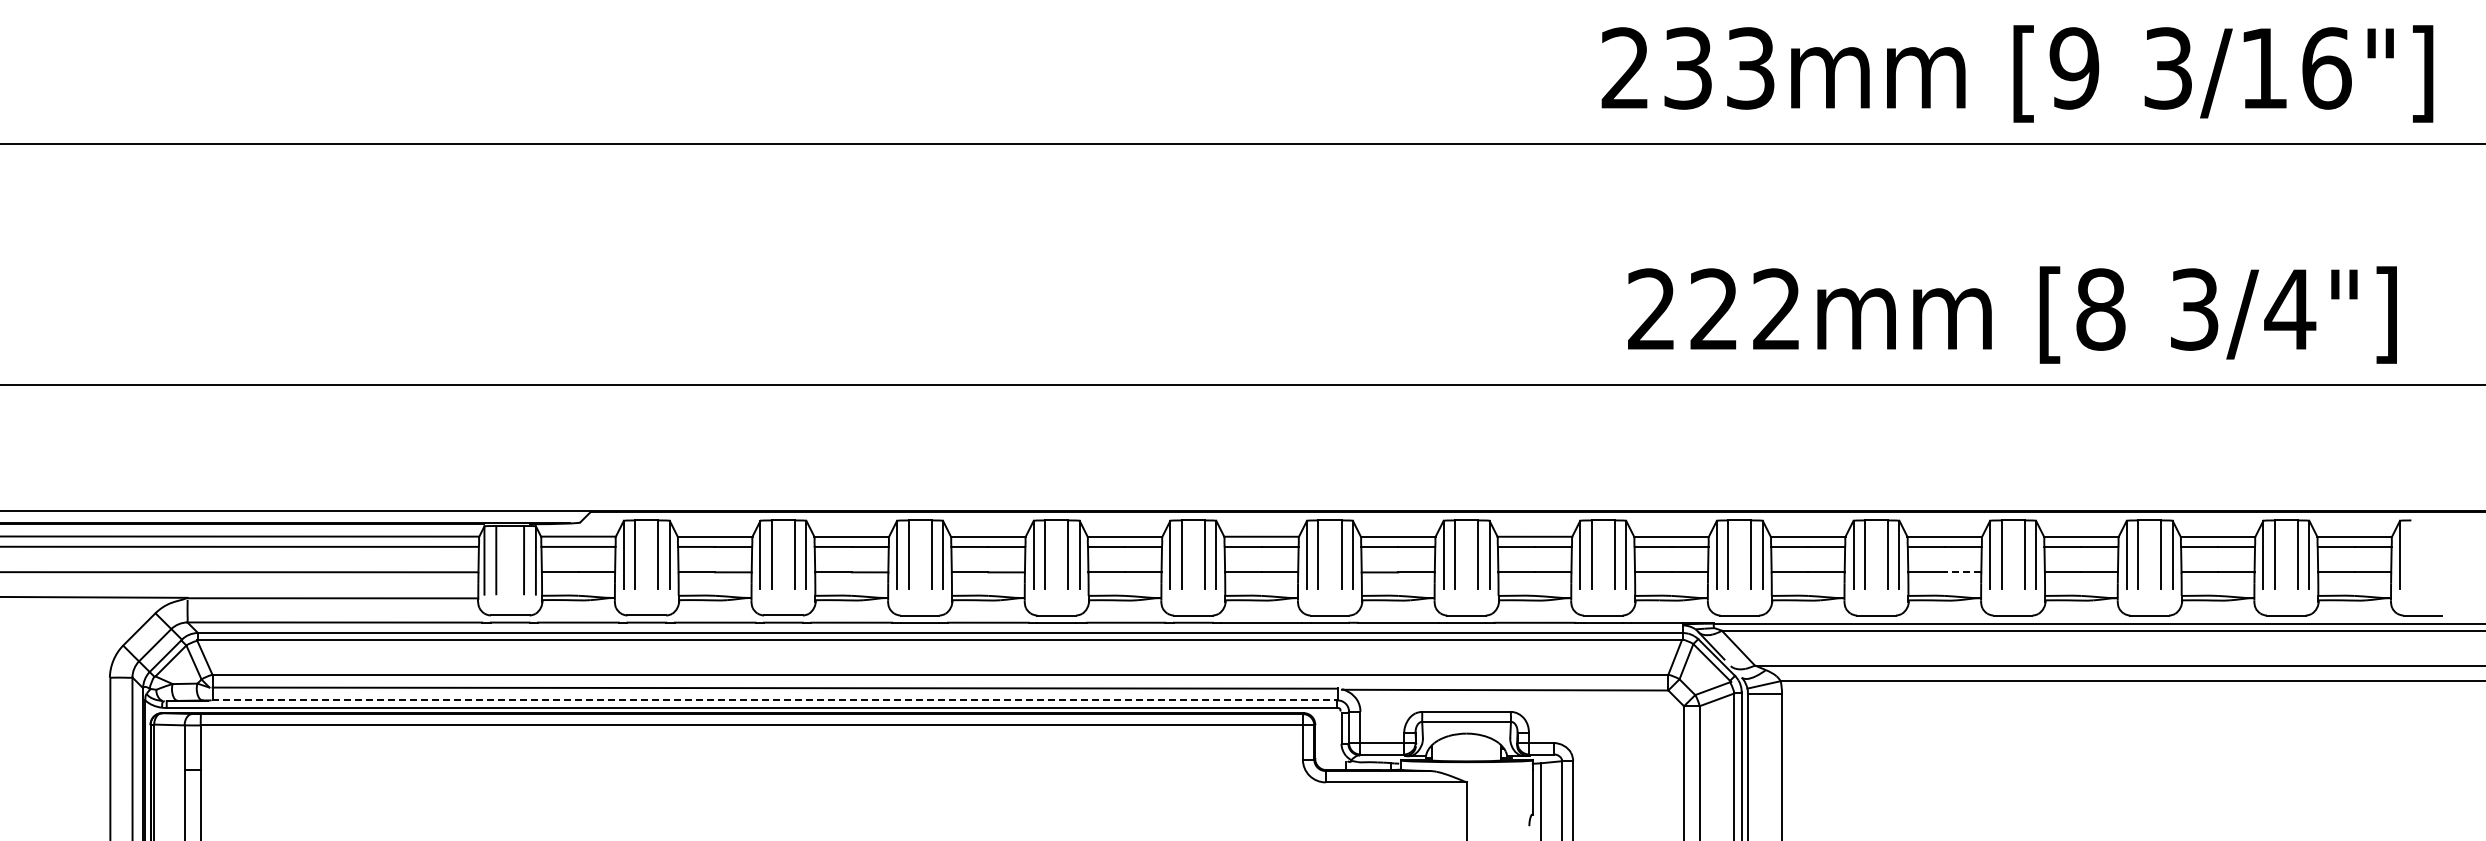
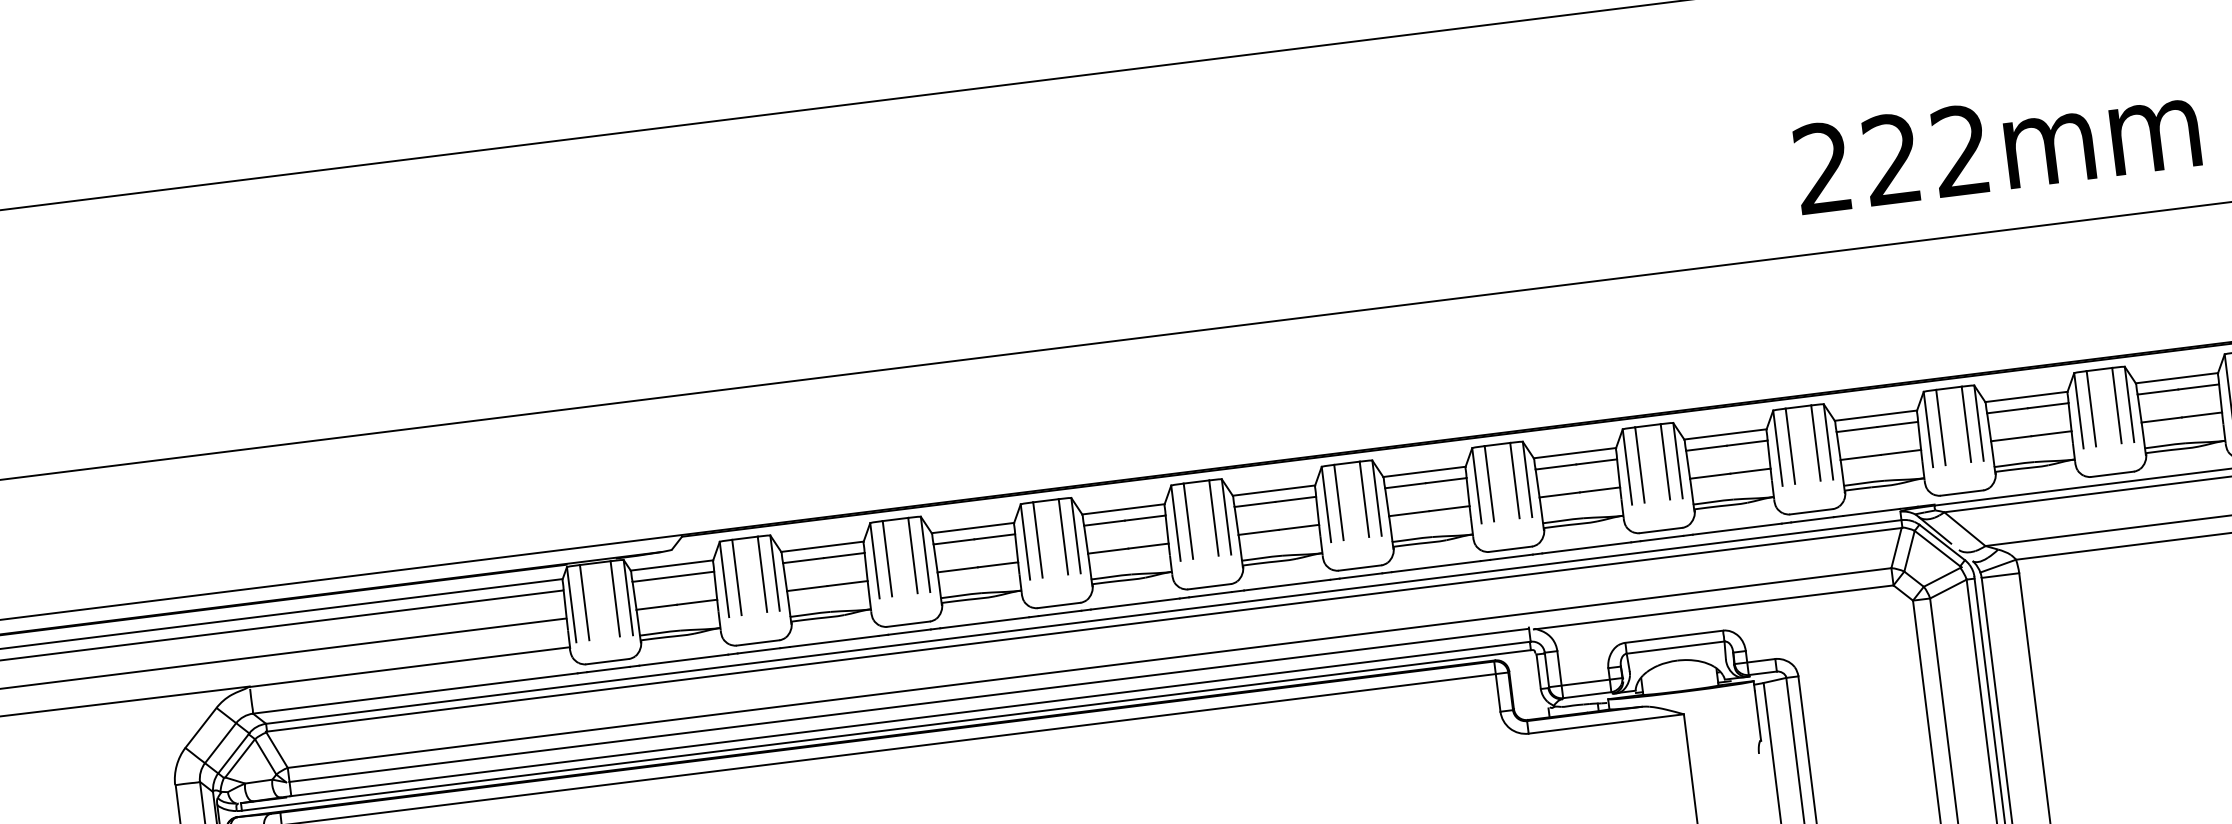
line: (1962, 572) -> (2201, 415), dashed -> solid
line: (775, 700) -> (911, 718), dashed -> solid

